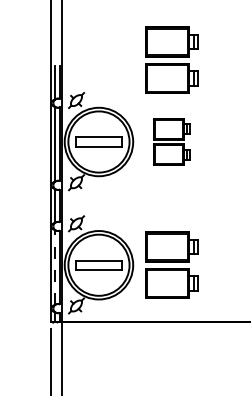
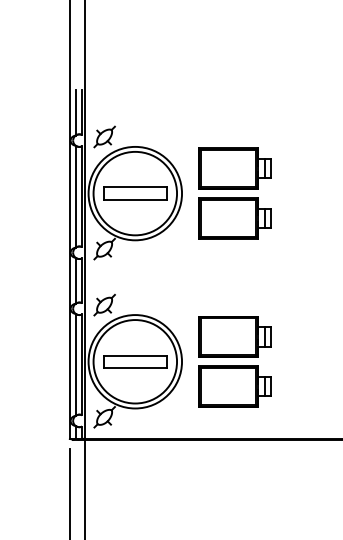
part: (171, 59) -> (234, 81), removed
part: (171, 141) -> (234, 192), size x1.43
line: (55, 267) -> (75, 364), dashed -> solid

